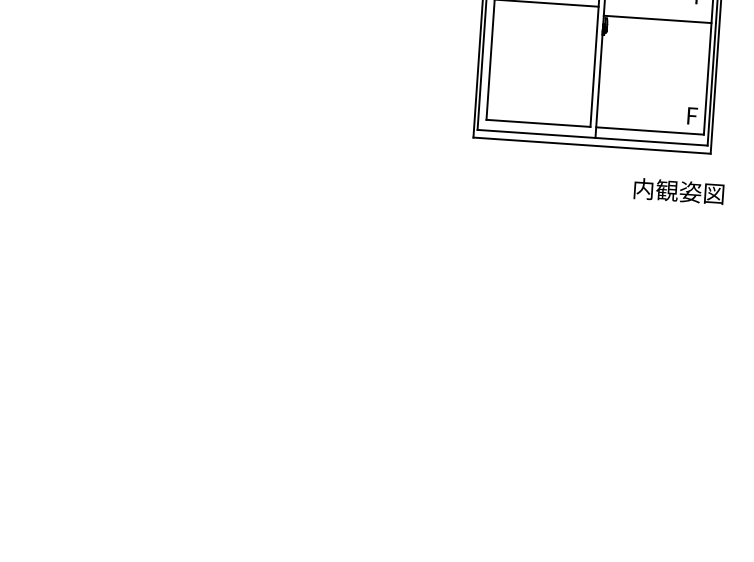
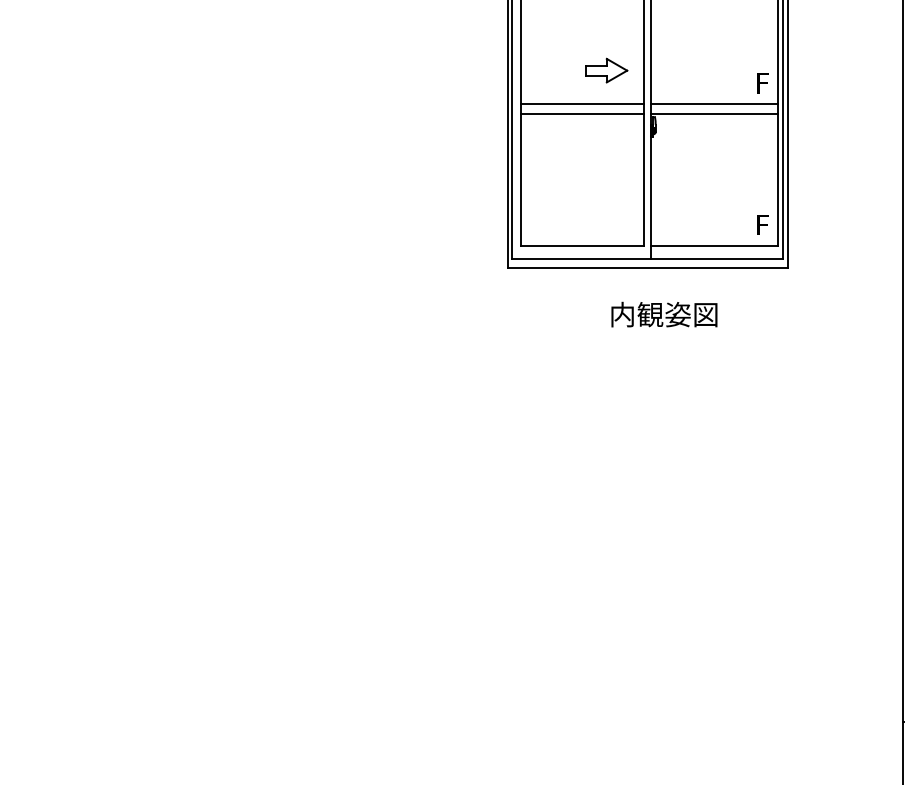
line: (545, 11) -> (582, 114), added
line: (658, 11) -> (714, 104), added
text: (679, 191) -> (664, 314), moved

